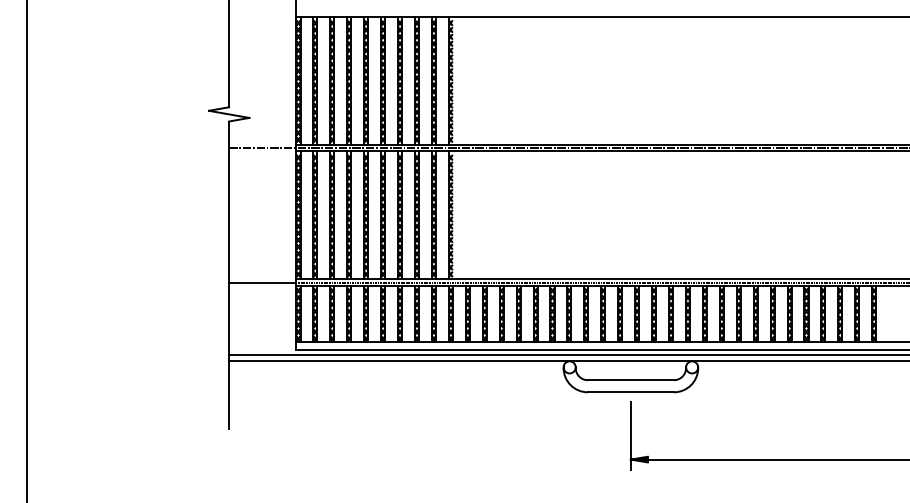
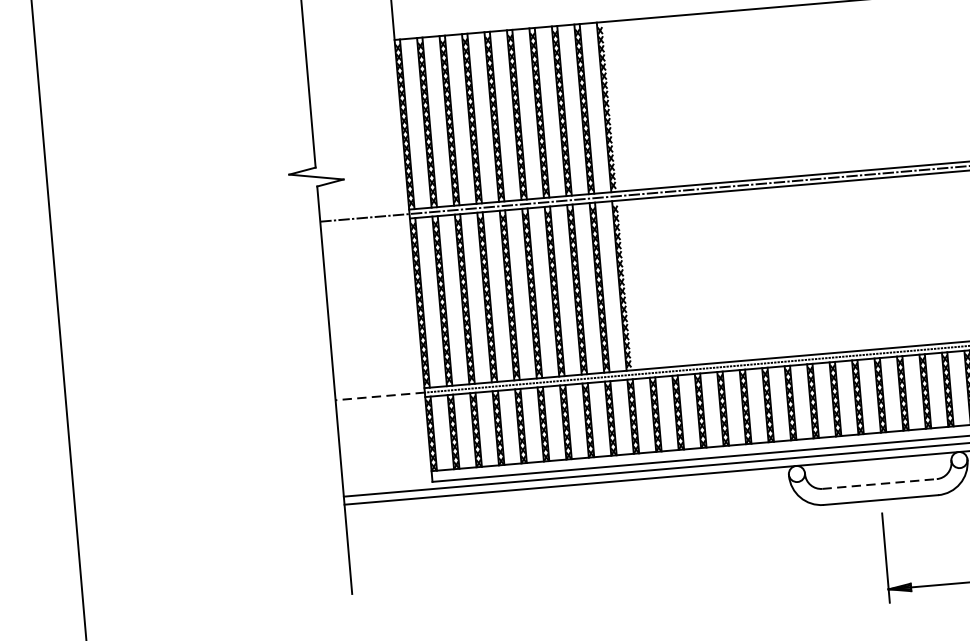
line: (262, 282) -> (379, 396), solid -> dashed
line: (631, 380) -> (880, 484), solid -> dashed

